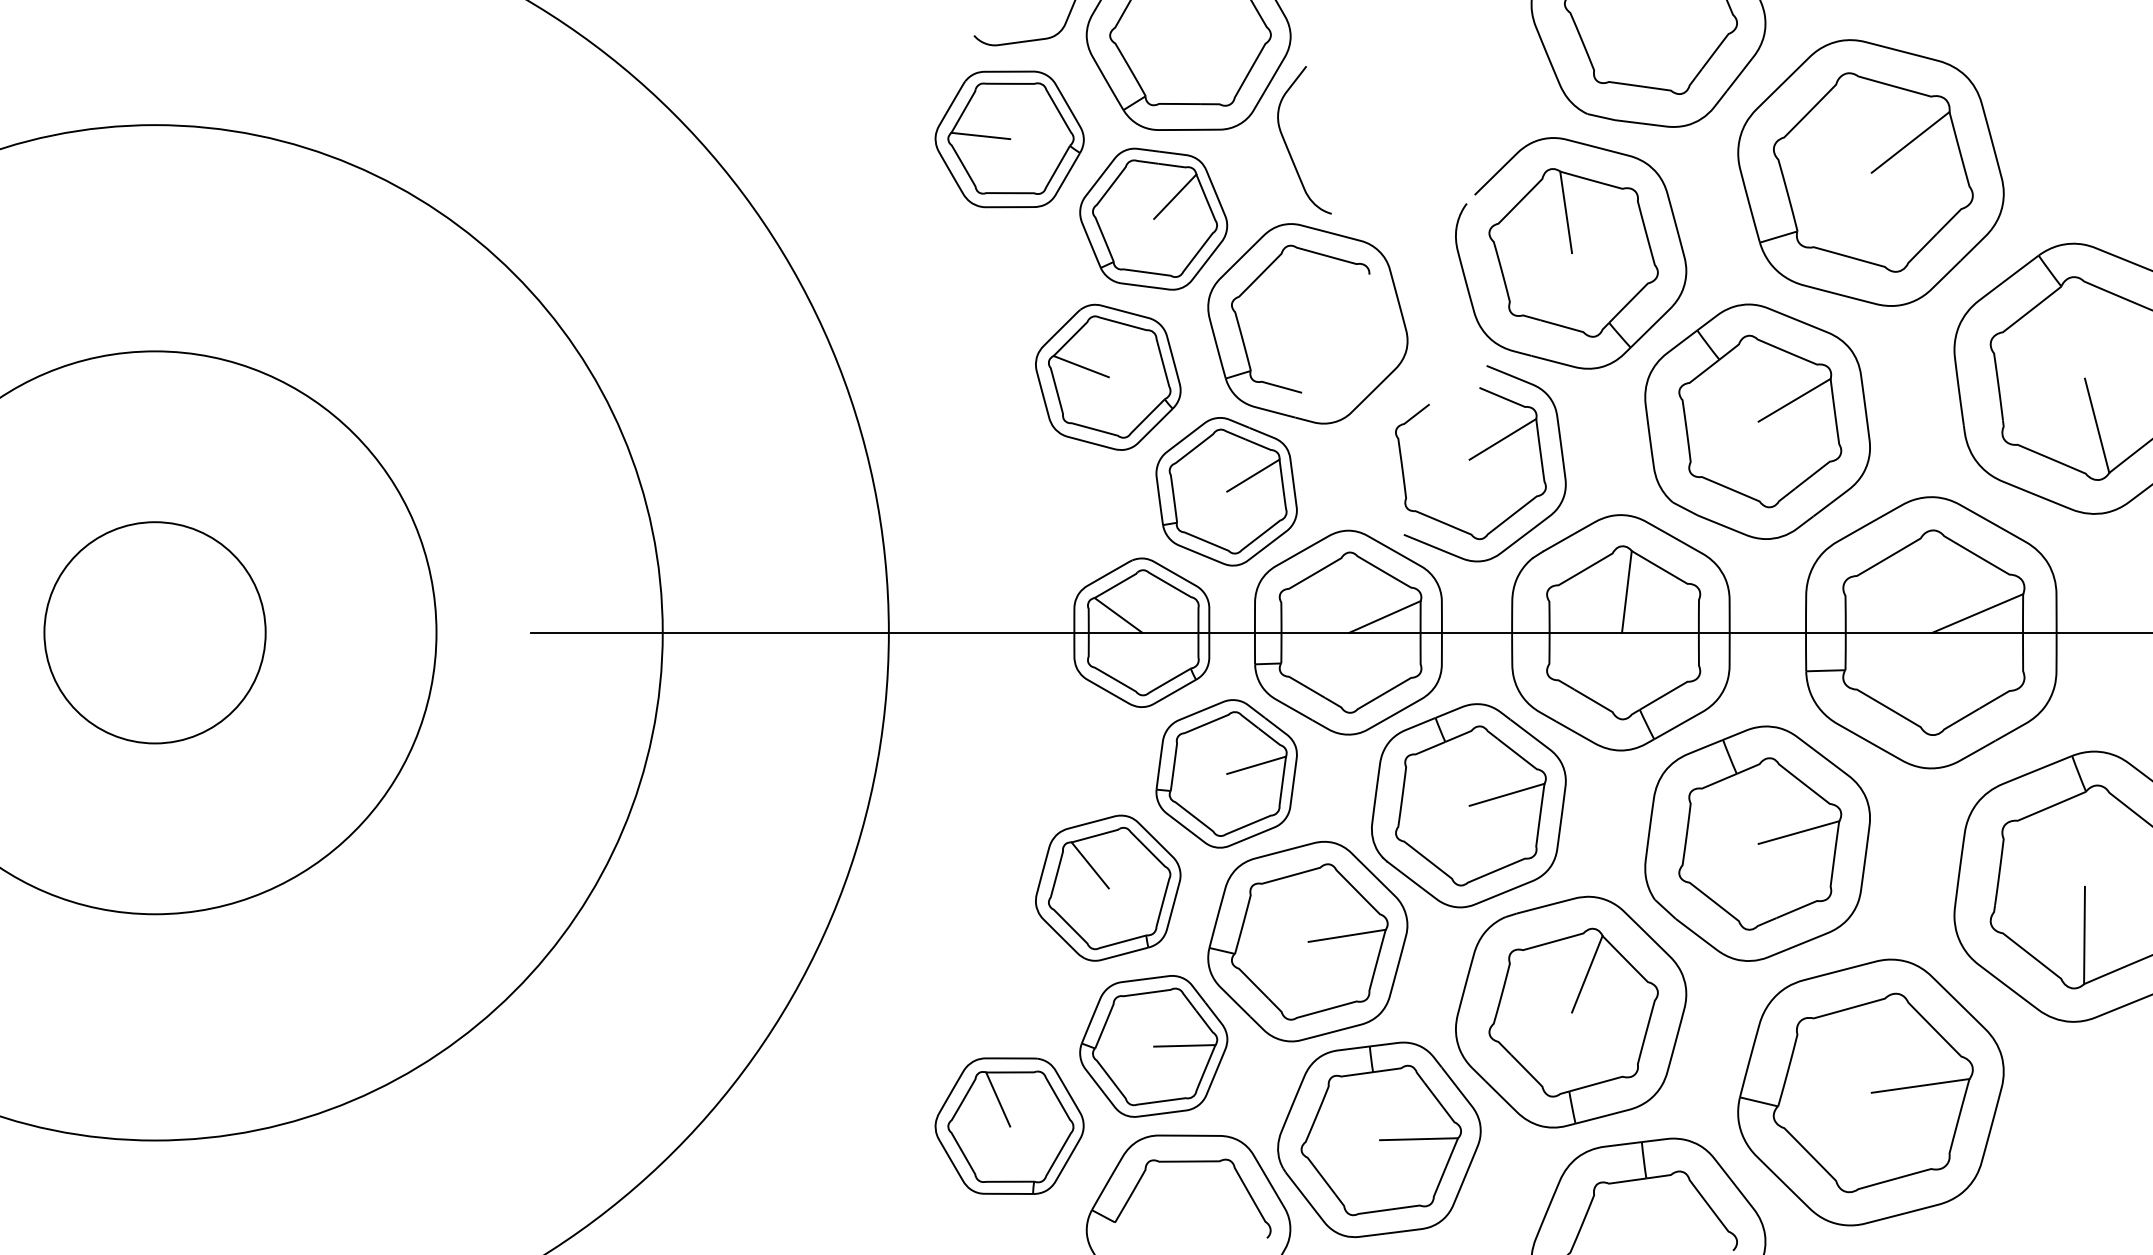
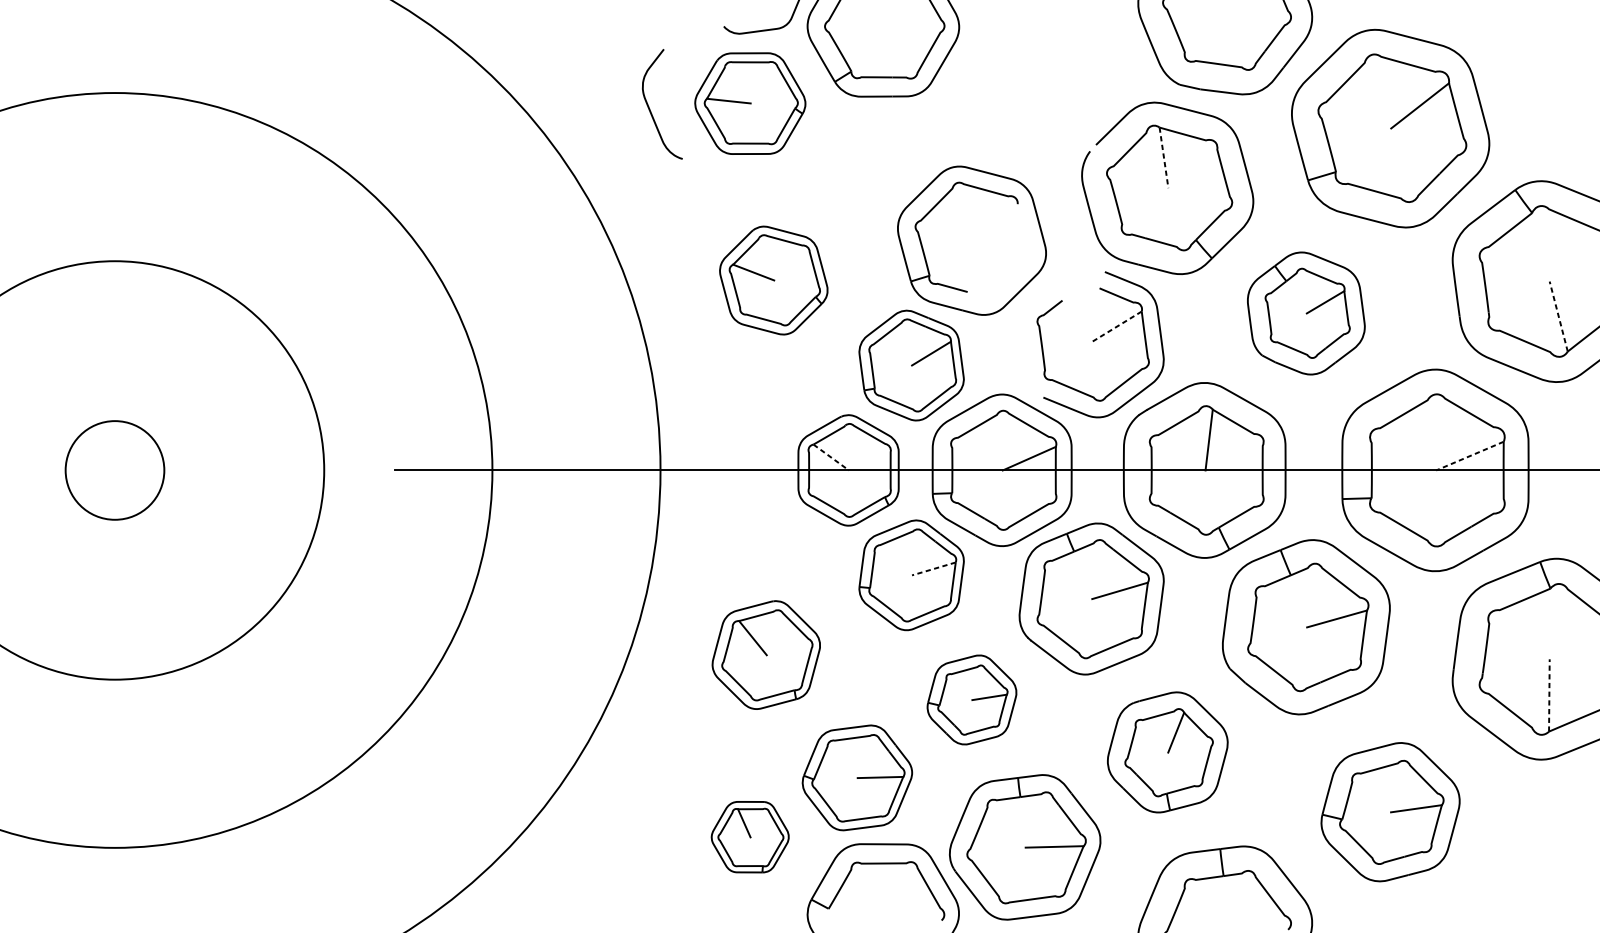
curve: (1288, 147) -> (650, 109), moved
line: (1566, 212) -> (1164, 157), solid -> dashed
part: (1153, 218) -> (857, 162), removed
part: (1108, 376) -> (773, 279), moved
part: (1757, 421) -> (1306, 313), size x0.7
line: (2097, 425) -> (1559, 316), solid -> dashed
line: (1502, 439) -> (1116, 326), solid -> dashed
line: (1977, 613) -> (1469, 456), solid -> dashed
line: (1118, 615) -> (831, 457), solid -> dashed
circle: (154, 632) -> (114, 470), size x0.6
line: (1256, 765) -> (933, 569), solid -> dashed
part: (1108, 887) -> (766, 654), moved
line: (2084, 935) -> (1549, 695), solid -> dashed
part: (1307, 941) -> (971, 699), size x0.6
part: (1571, 1011) -> (1167, 751), size x0.7
part: (1870, 1092) -> (1390, 812), size x0.7
part: (1009, 1125) -> (750, 836), size x0.7

